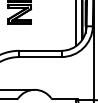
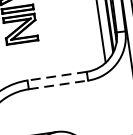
line: (39, 50) -> (55, 75), solid -> dashed
line: (40, 57) -> (58, 85), solid -> dashed

